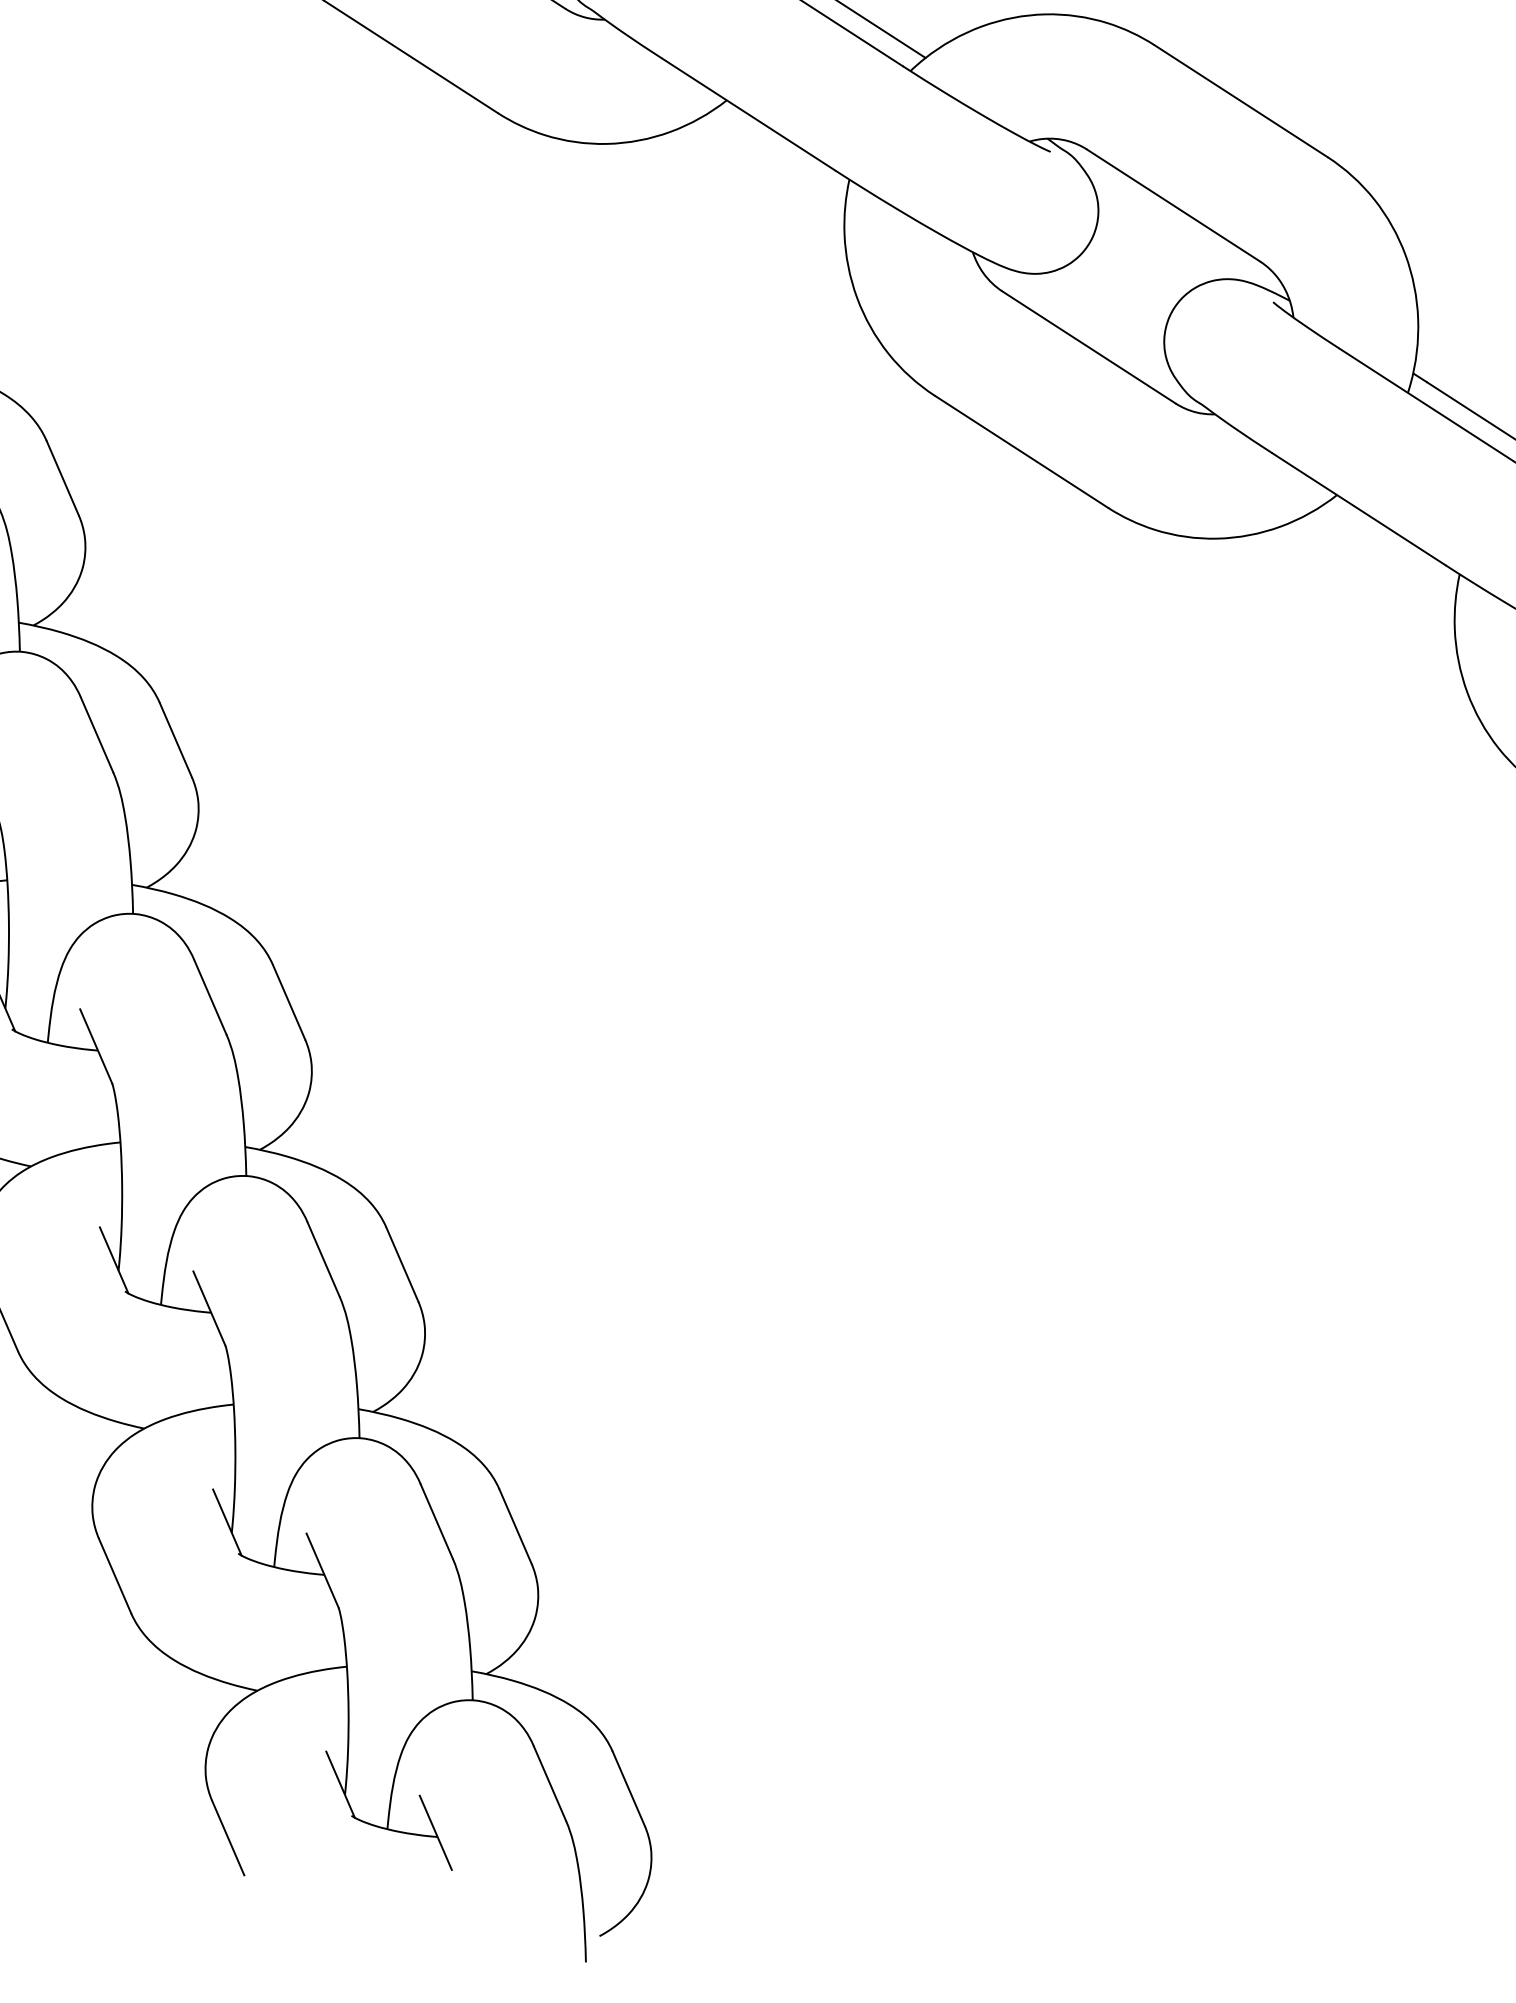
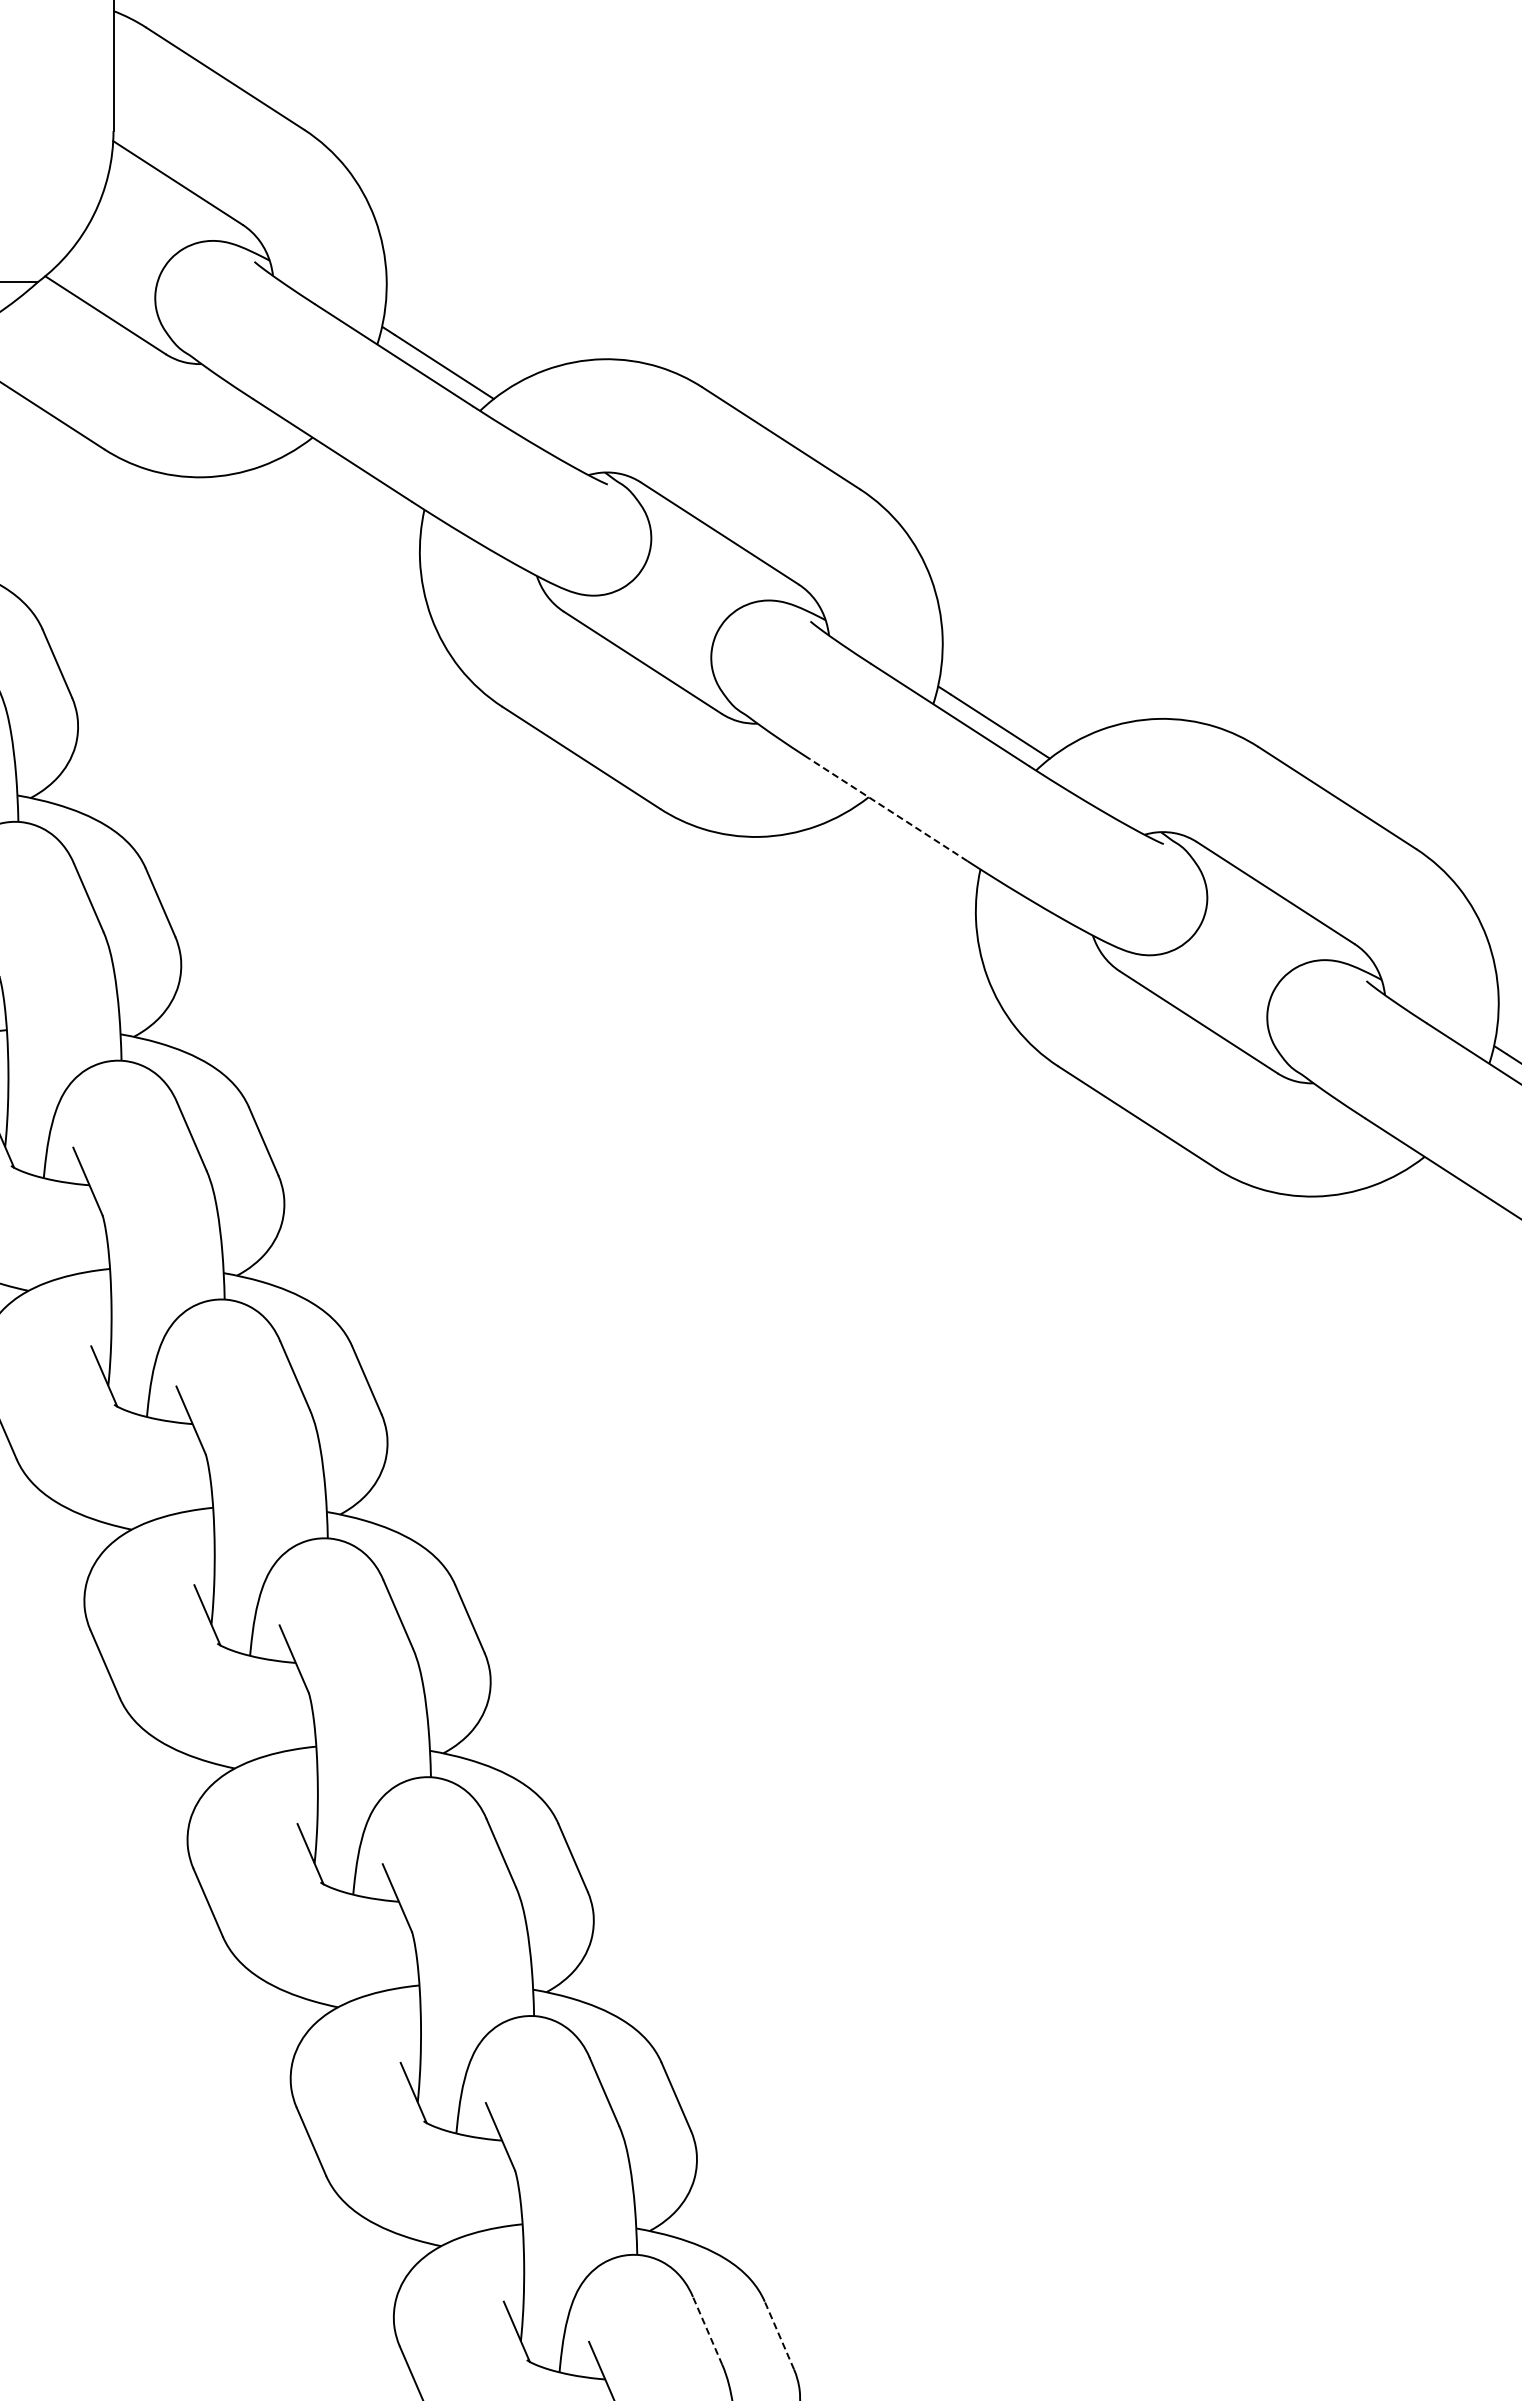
line: (748, 114) -> (888, 810), solid -> dashed
line: (549, 1783) -> (707, 2330), solid -> dashed
line: (628, 1788) -> (779, 2335), solid -> dashed

